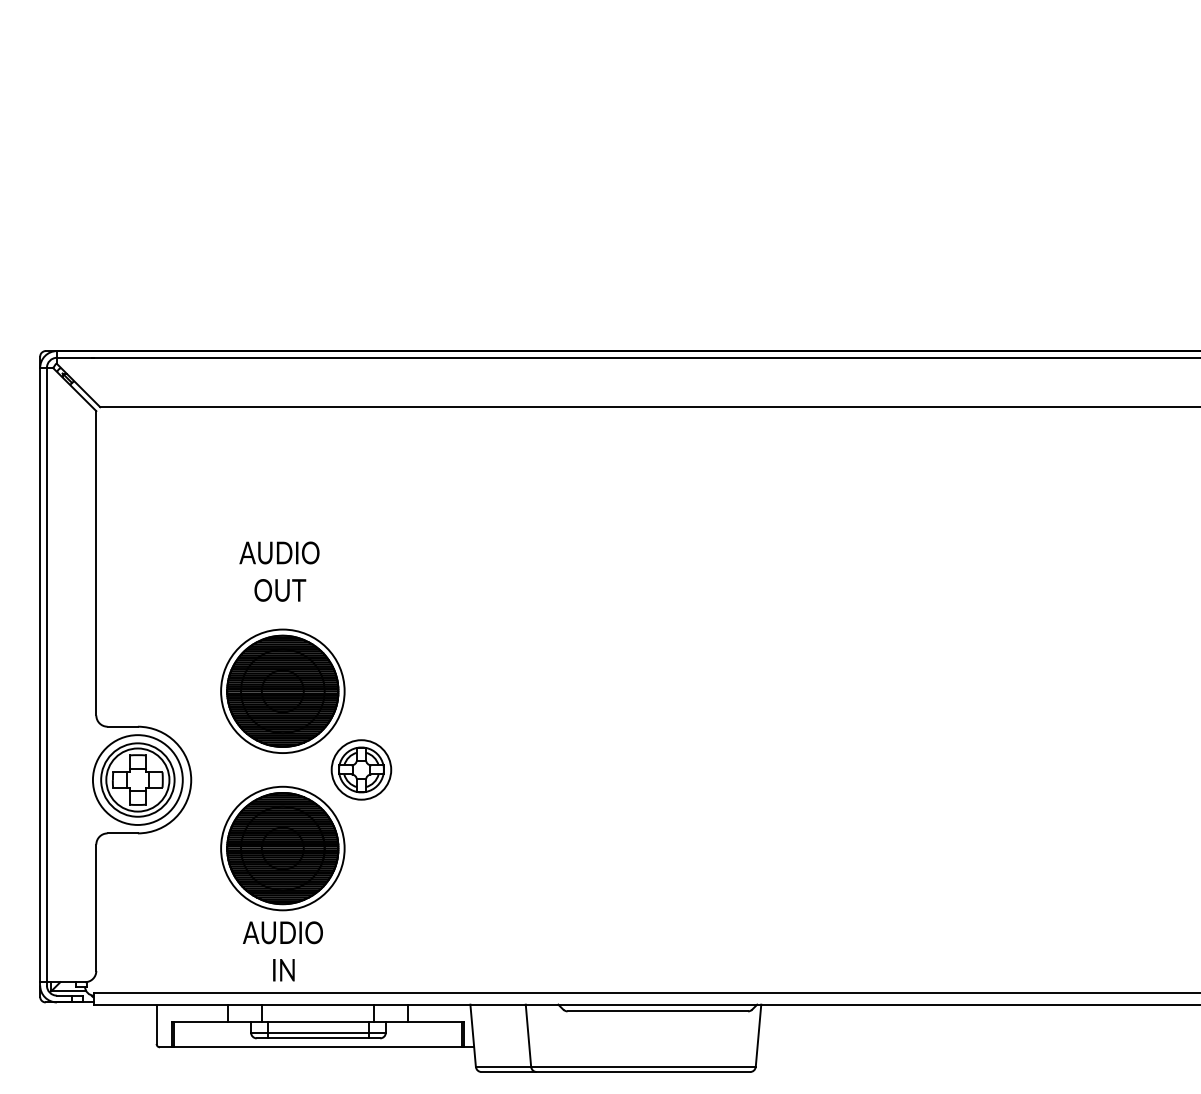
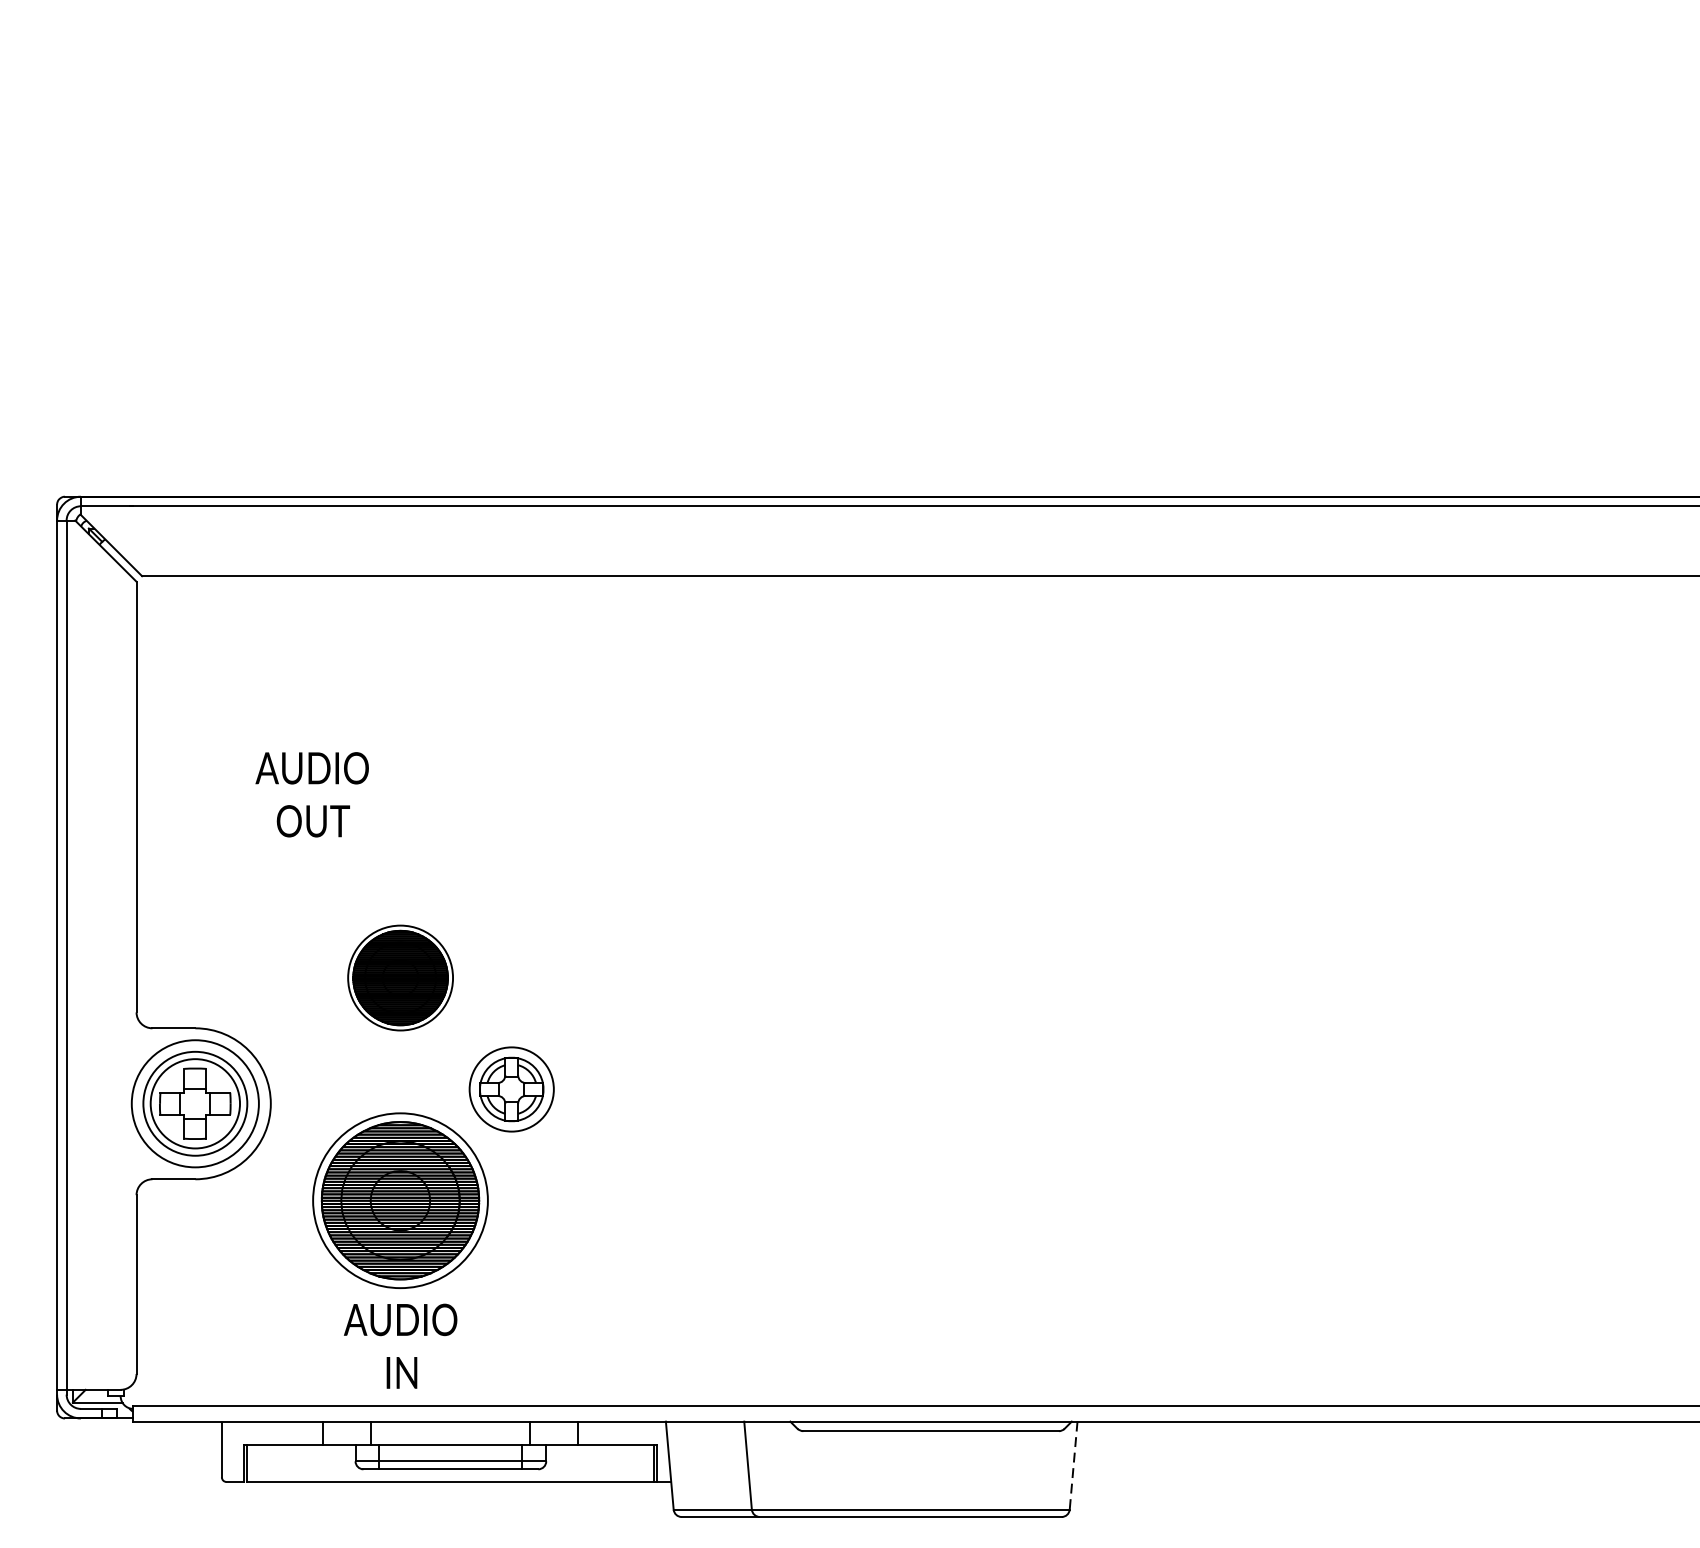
text: (279, 571) -> (312, 794), moved
part: (282, 690) -> (399, 977), size x0.6
line: (758, 1036) -> (1073, 1466), solid -> dashed

